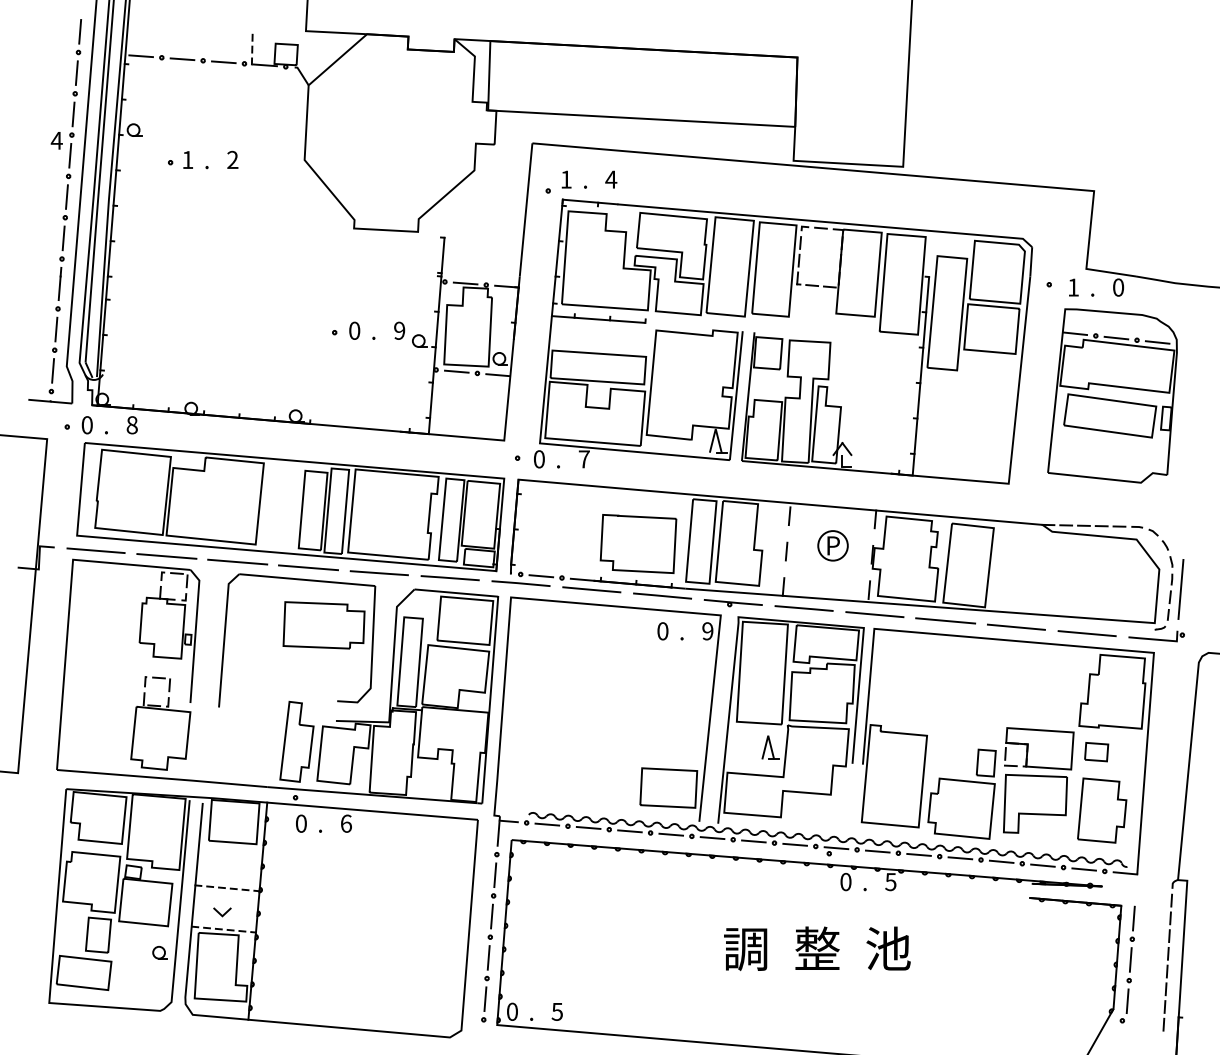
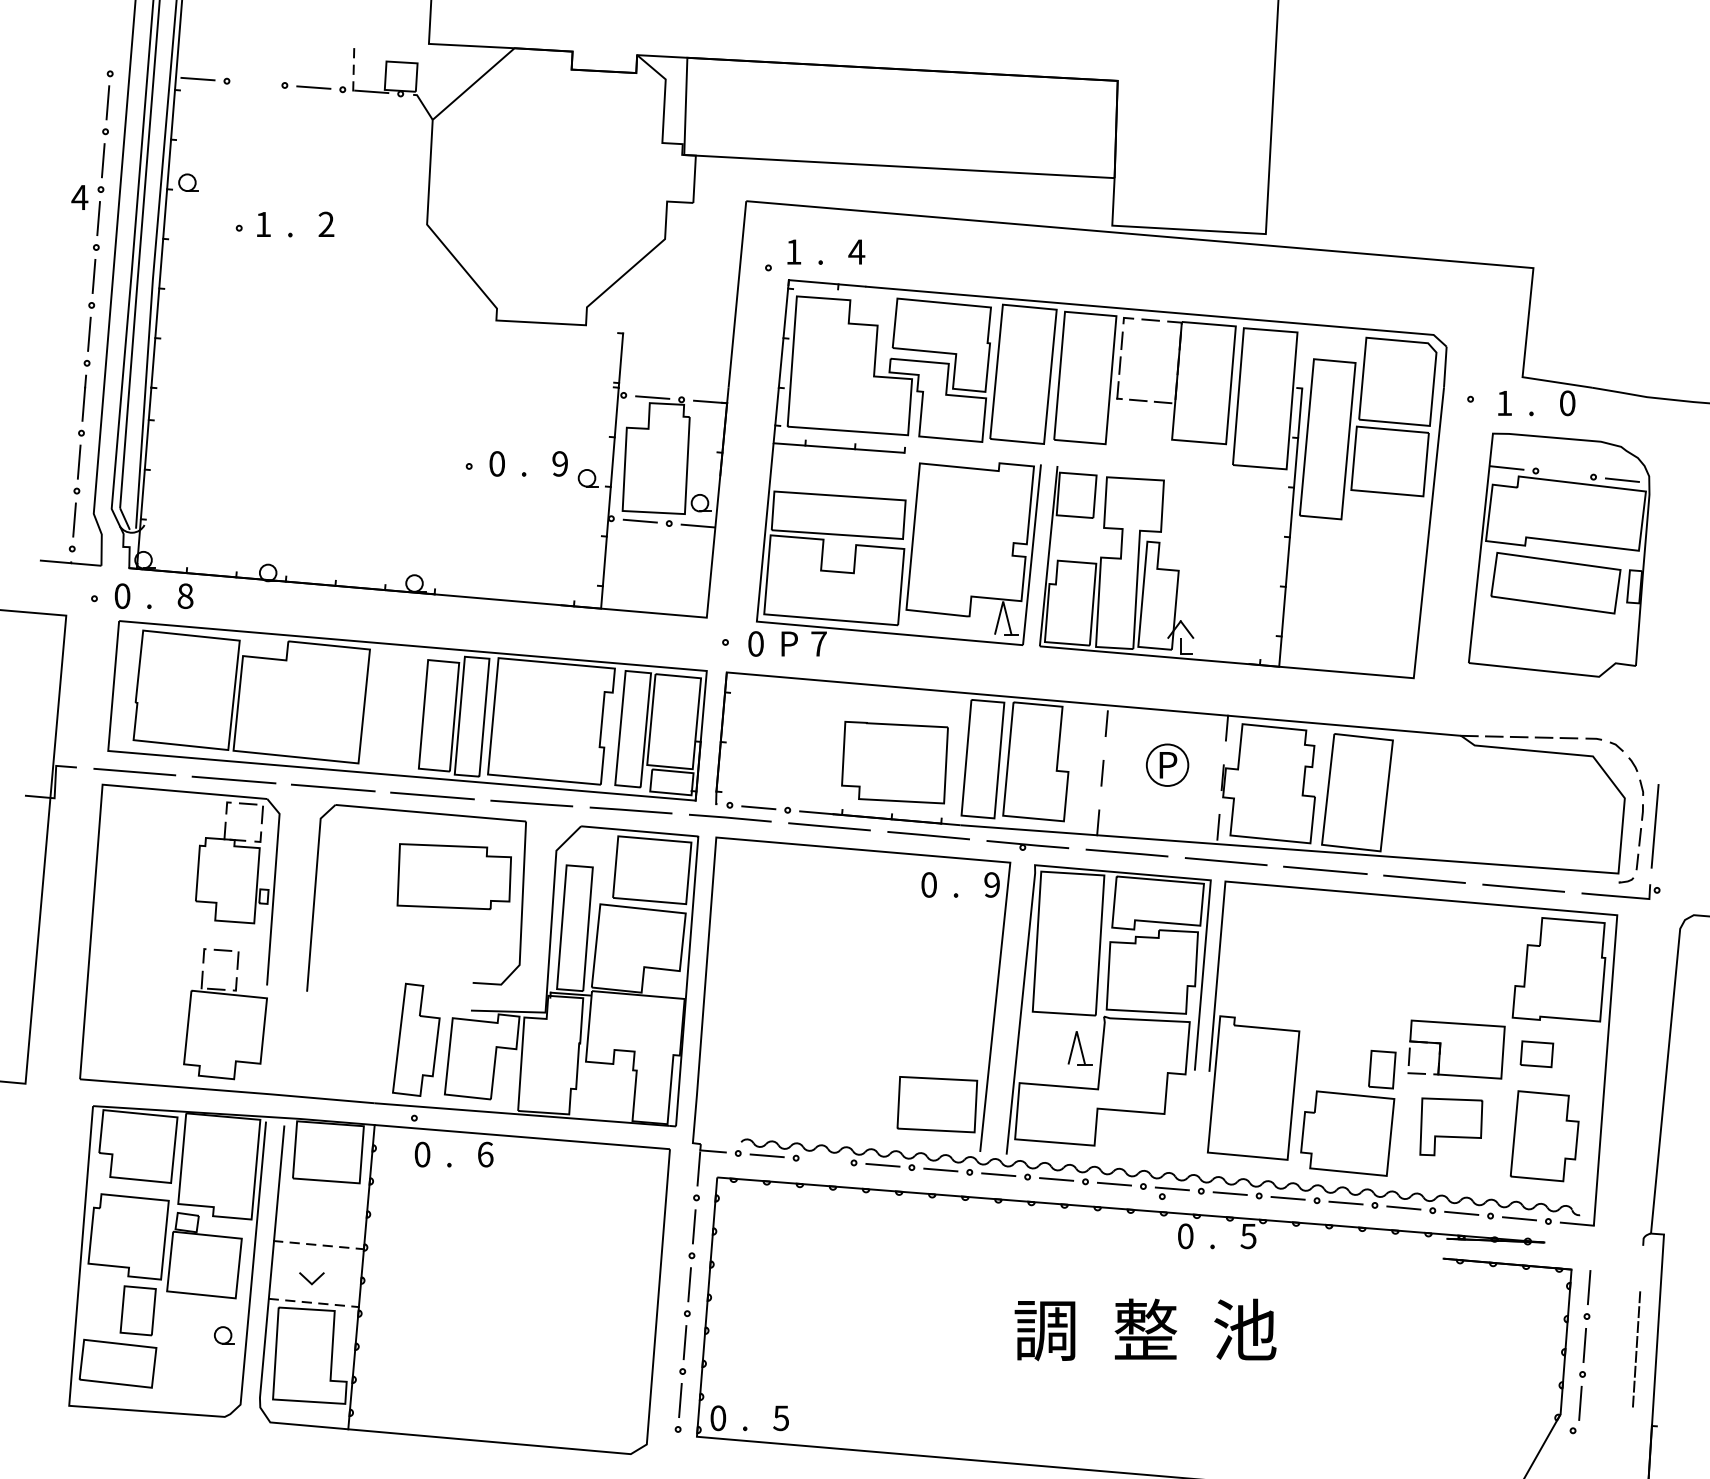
line: (80, 31) -> (112, 44), removed
line: (182, 59) -> (255, 83), removed
line: (1116, 337) -> (1564, 473), removed
text: (562, 458) -> (788, 643), . -> P
part: (1035, 803) -> (1451, 1126), size x0.7
line: (588, 827) -> (824, 1160), removed
part: (1167, 962) -> (1636, 1349), size x0.6

